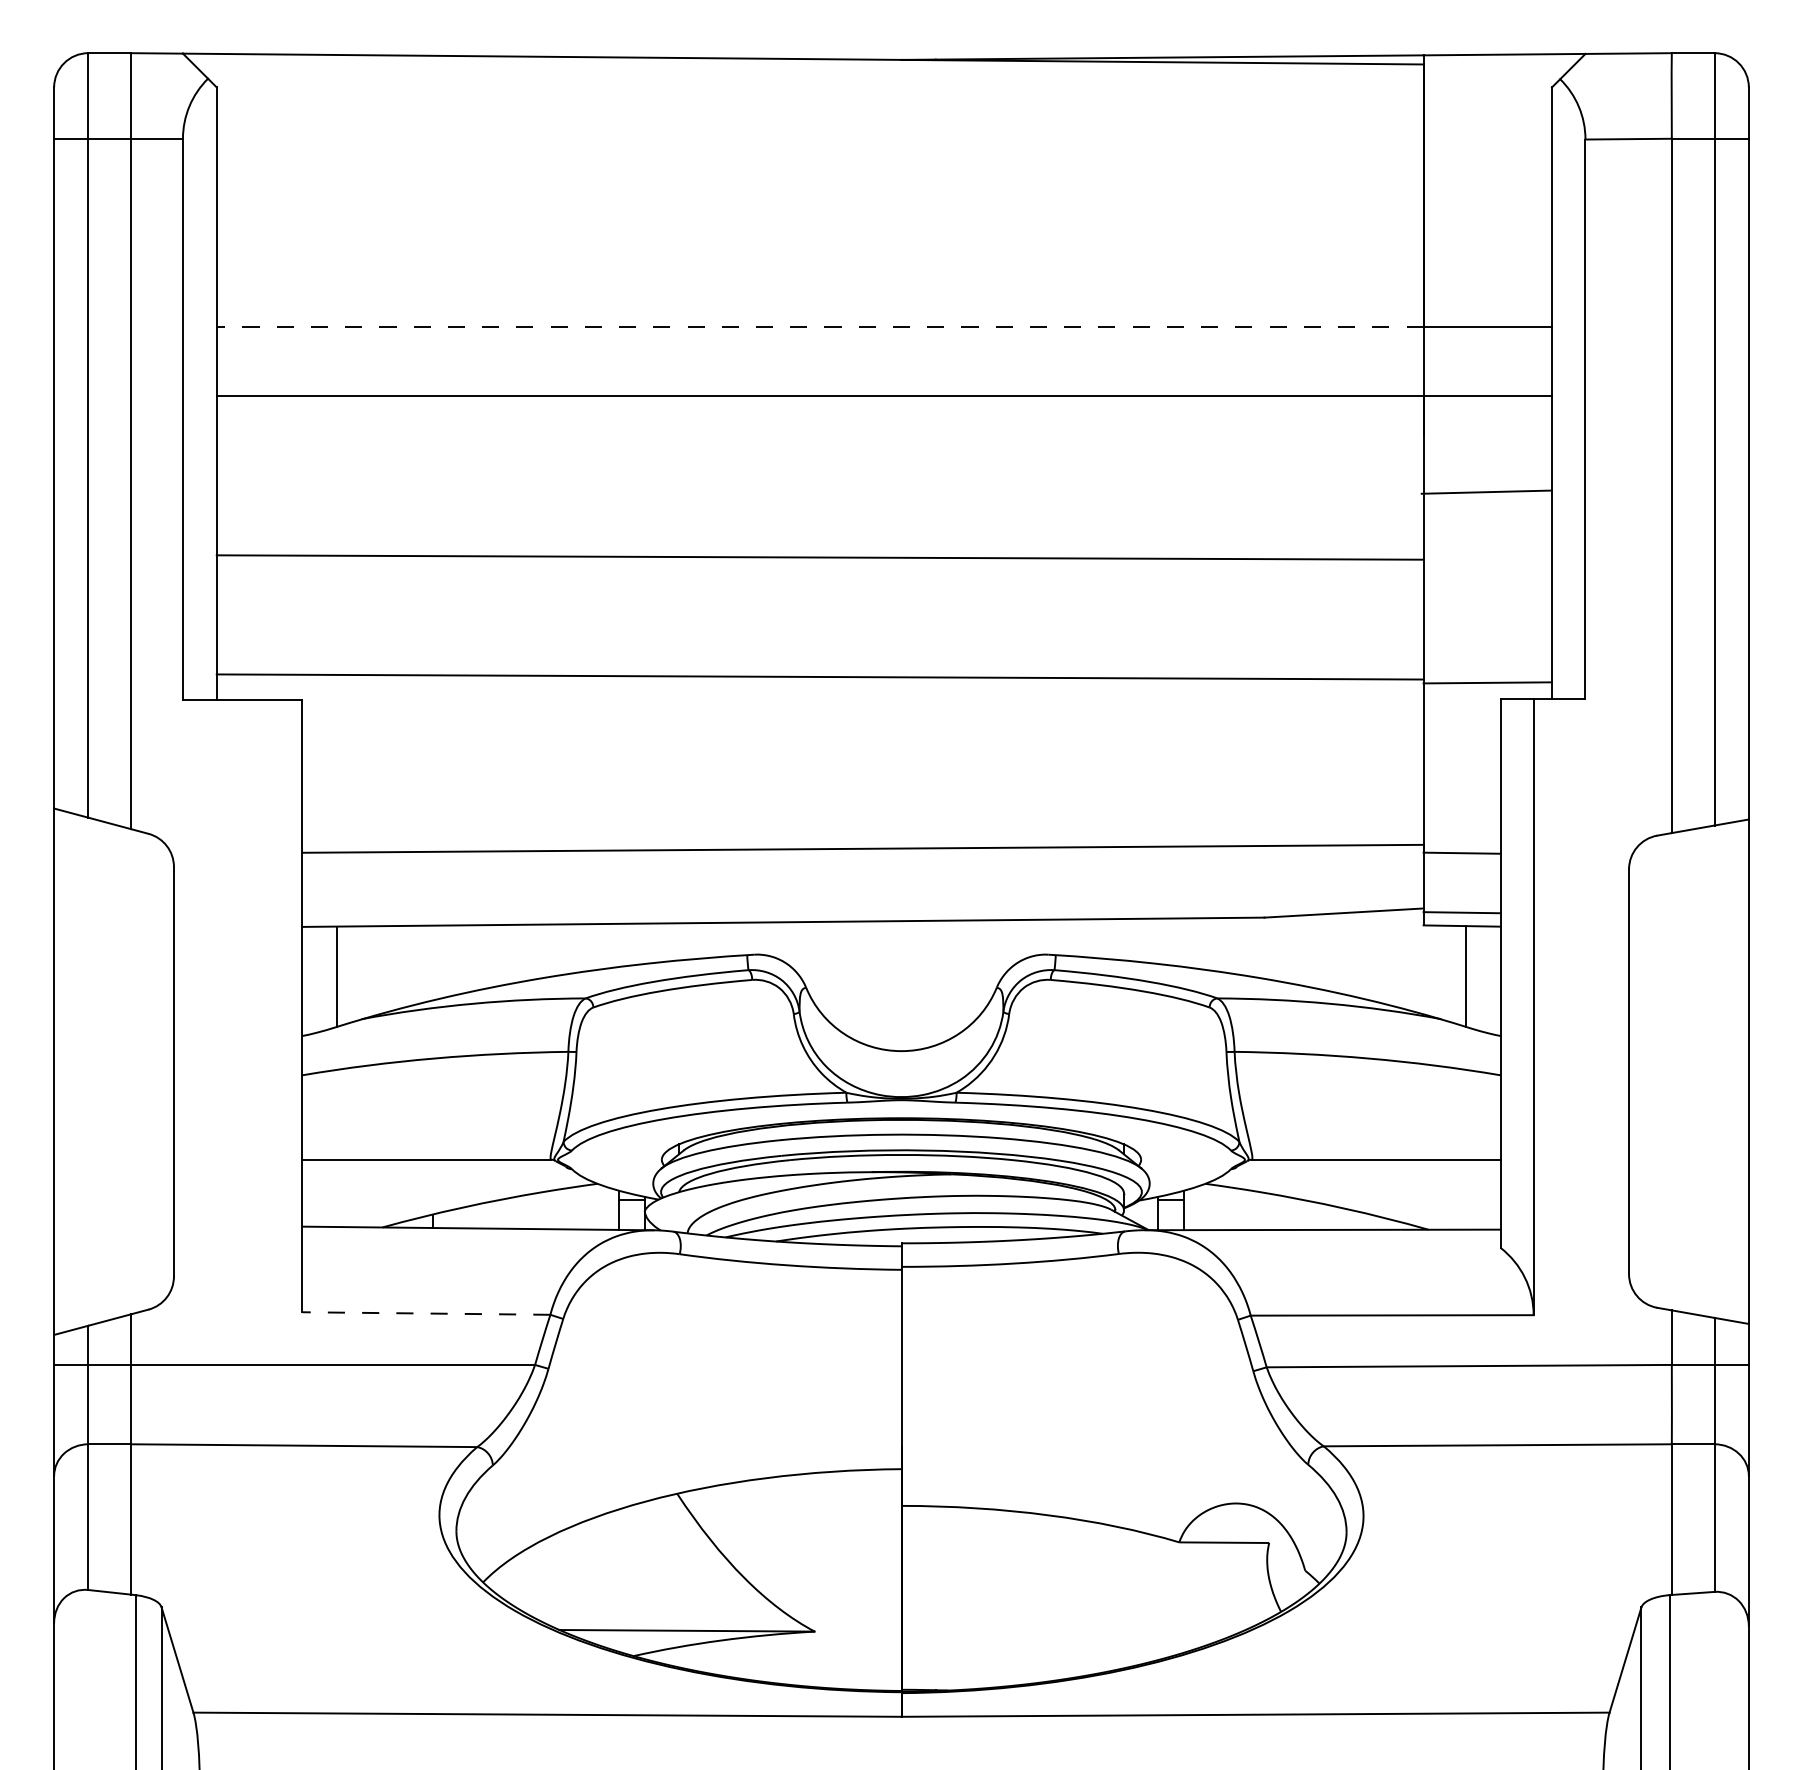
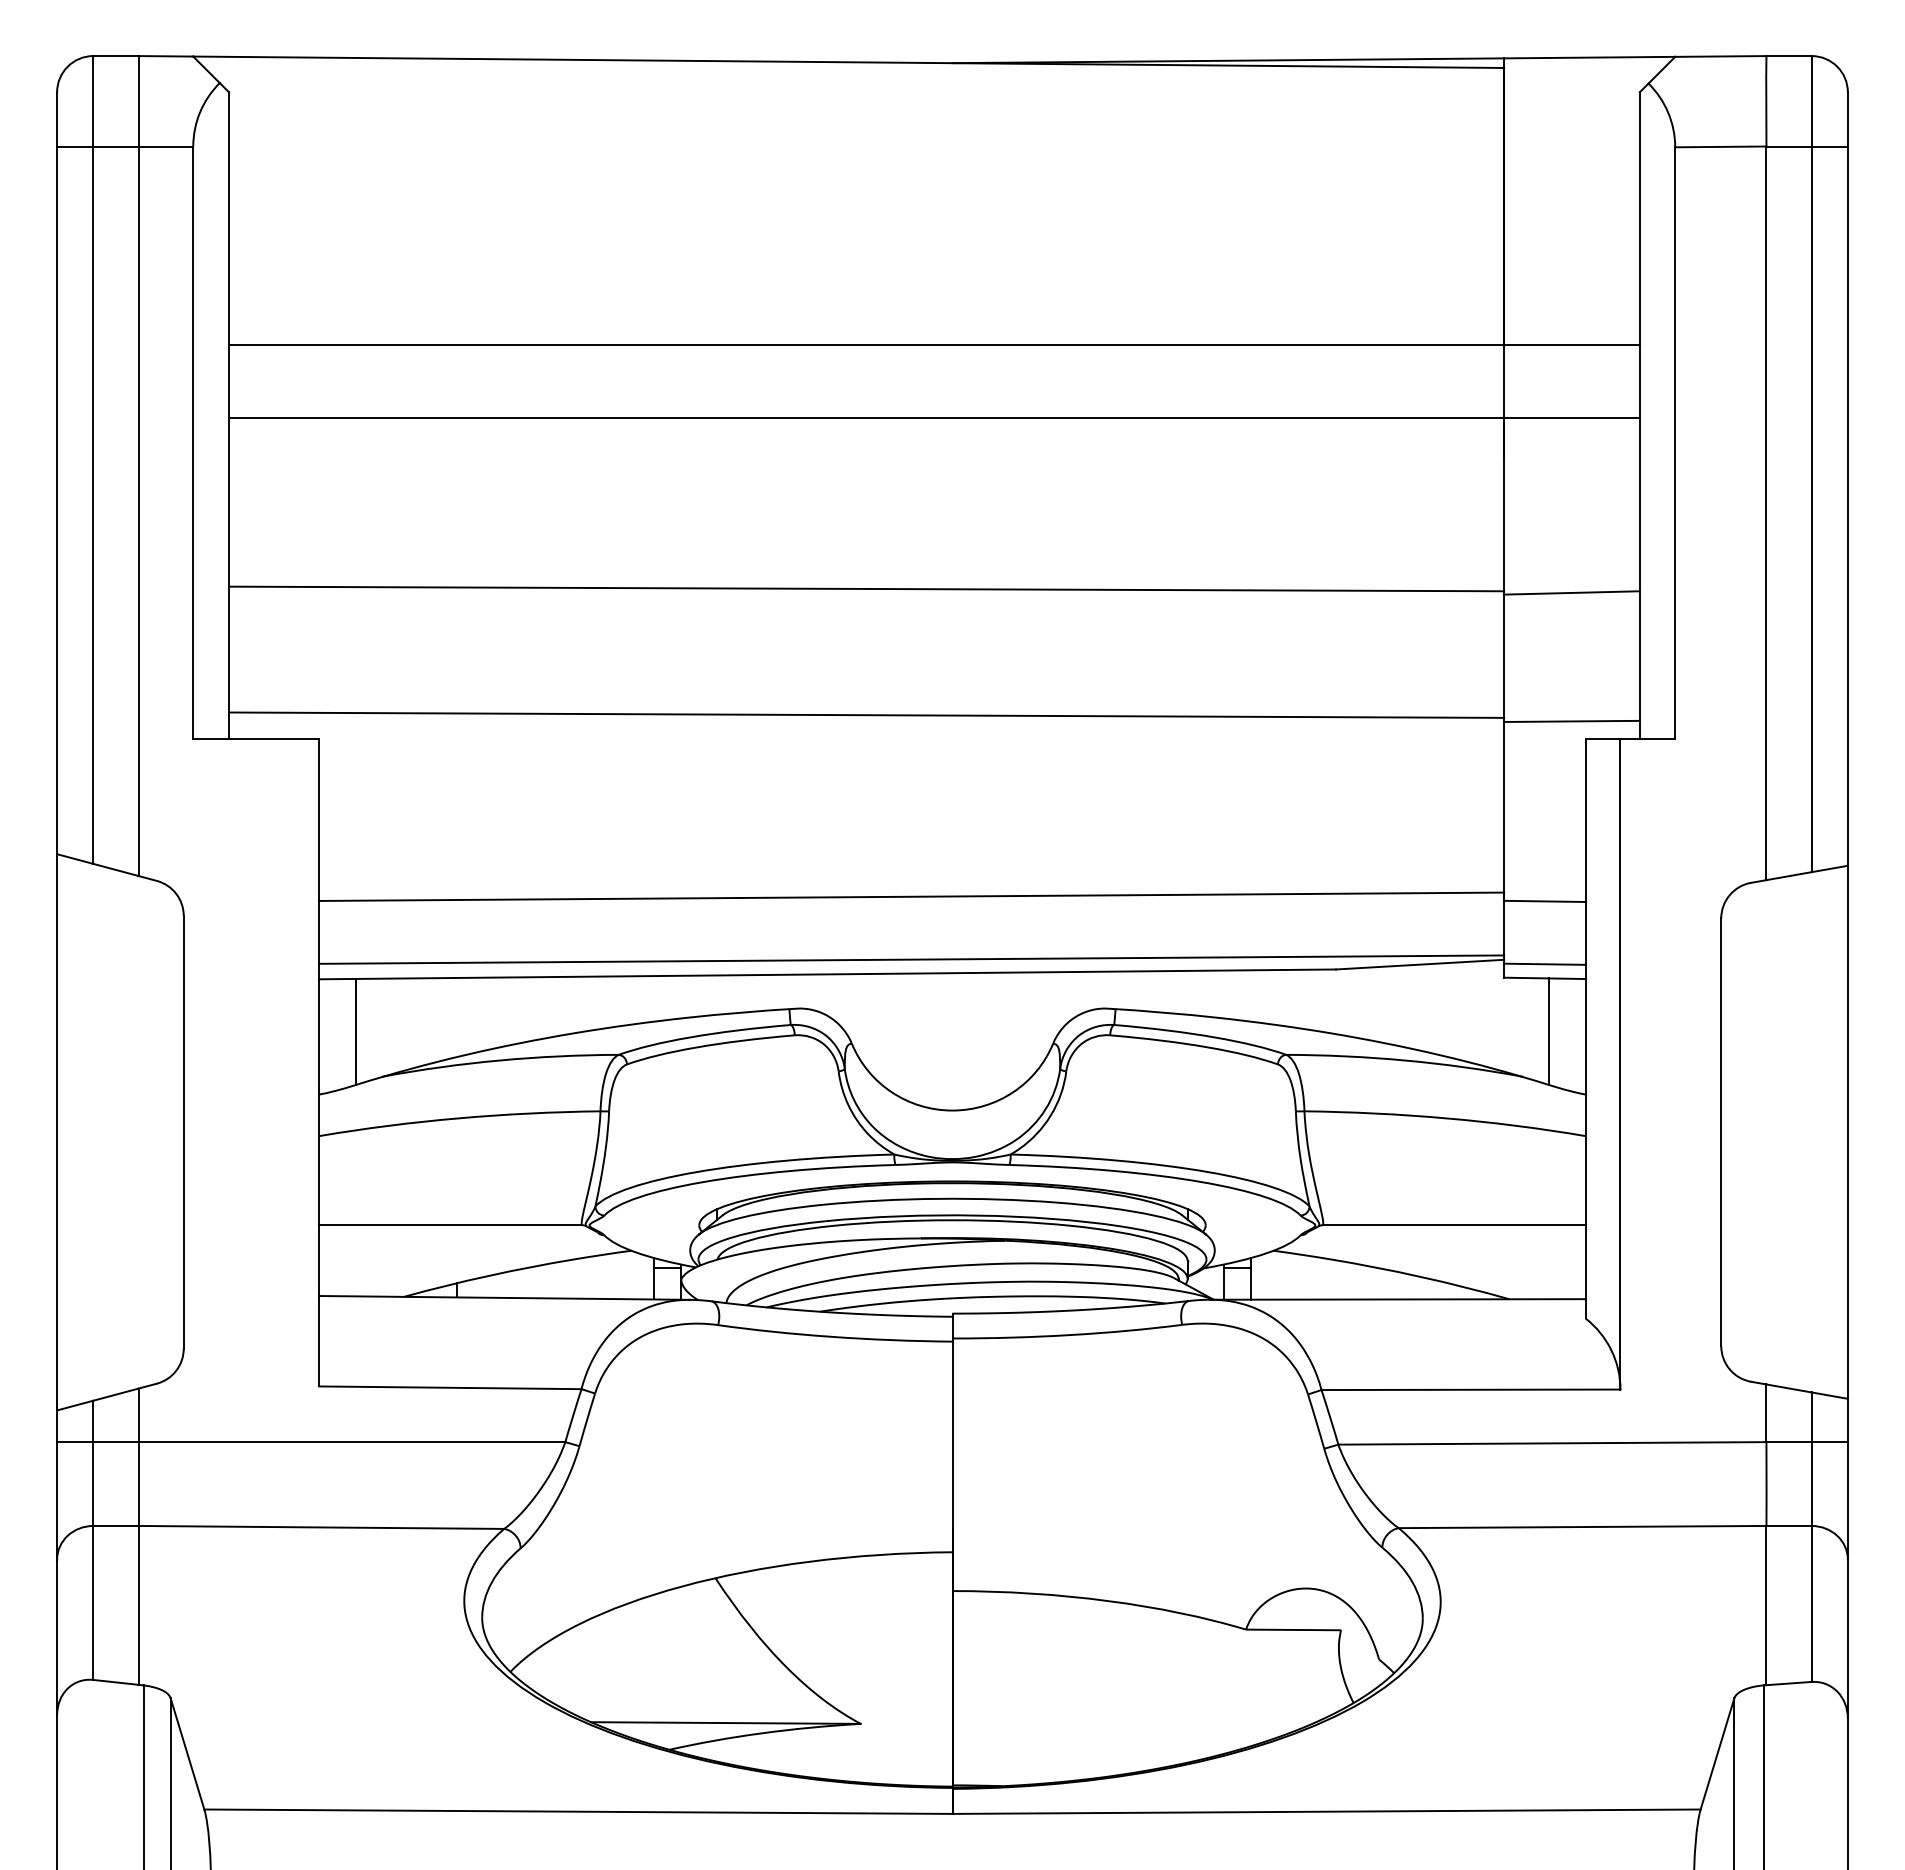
line: (820, 327) -> (866, 345), dashed -> solid
line: (1485, 491) -> (1571, 592), moved
line: (862, 908) -> (911, 959), added
line: (425, 1313) -> (449, 1387), dashed -> solid

